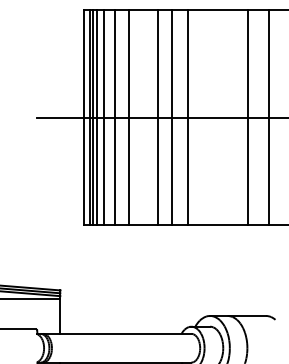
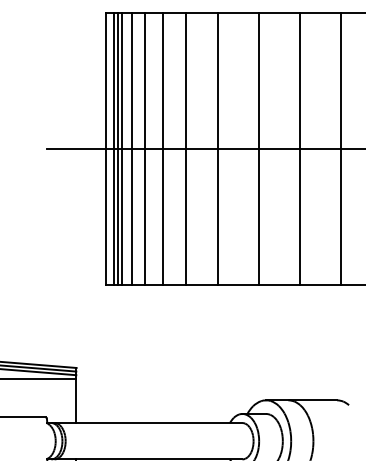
line: (158, 117) -> (186, 148), moved
line: (187, 117) -> (258, 148), moved
line: (248, 117) -> (299, 148), moved

